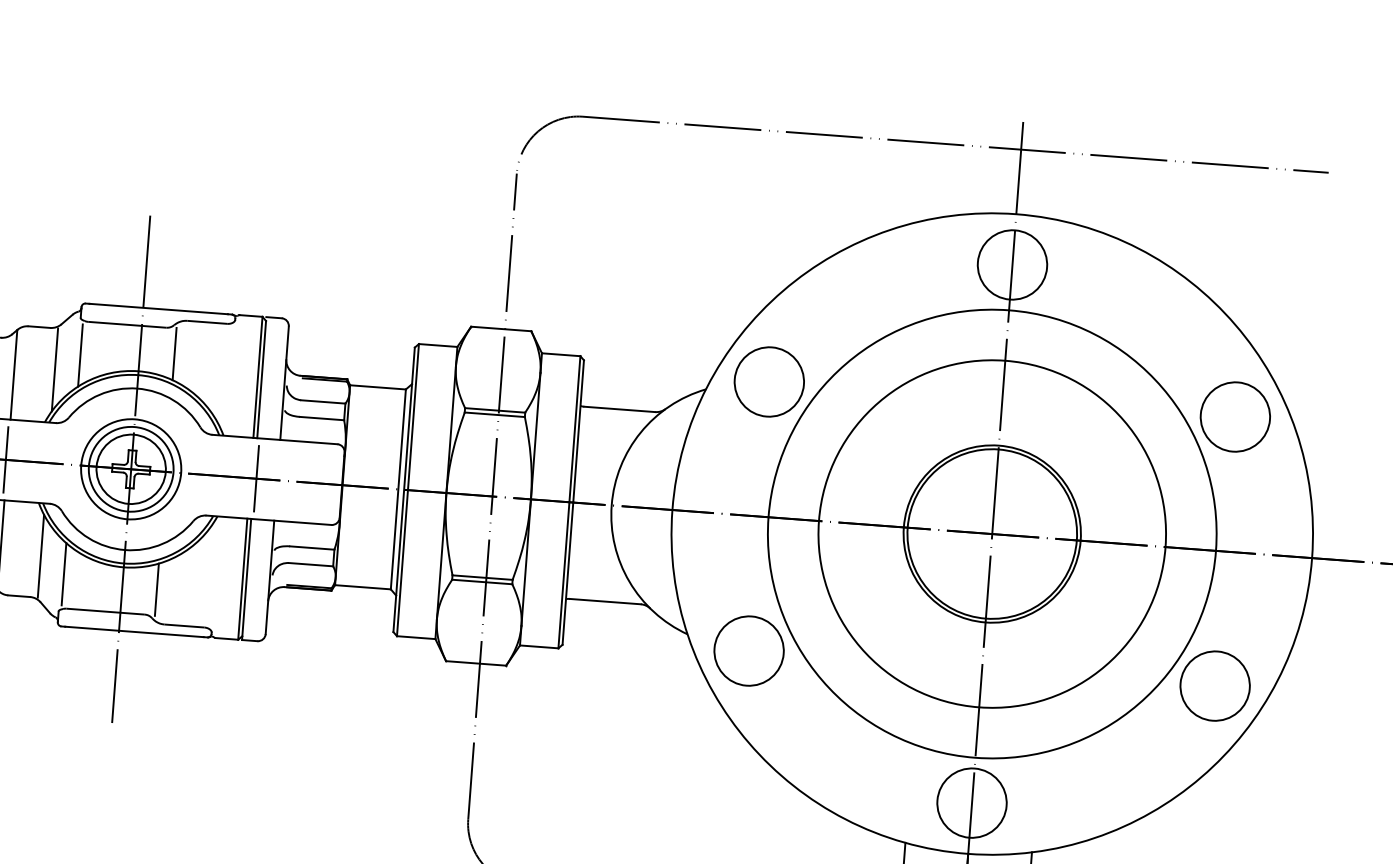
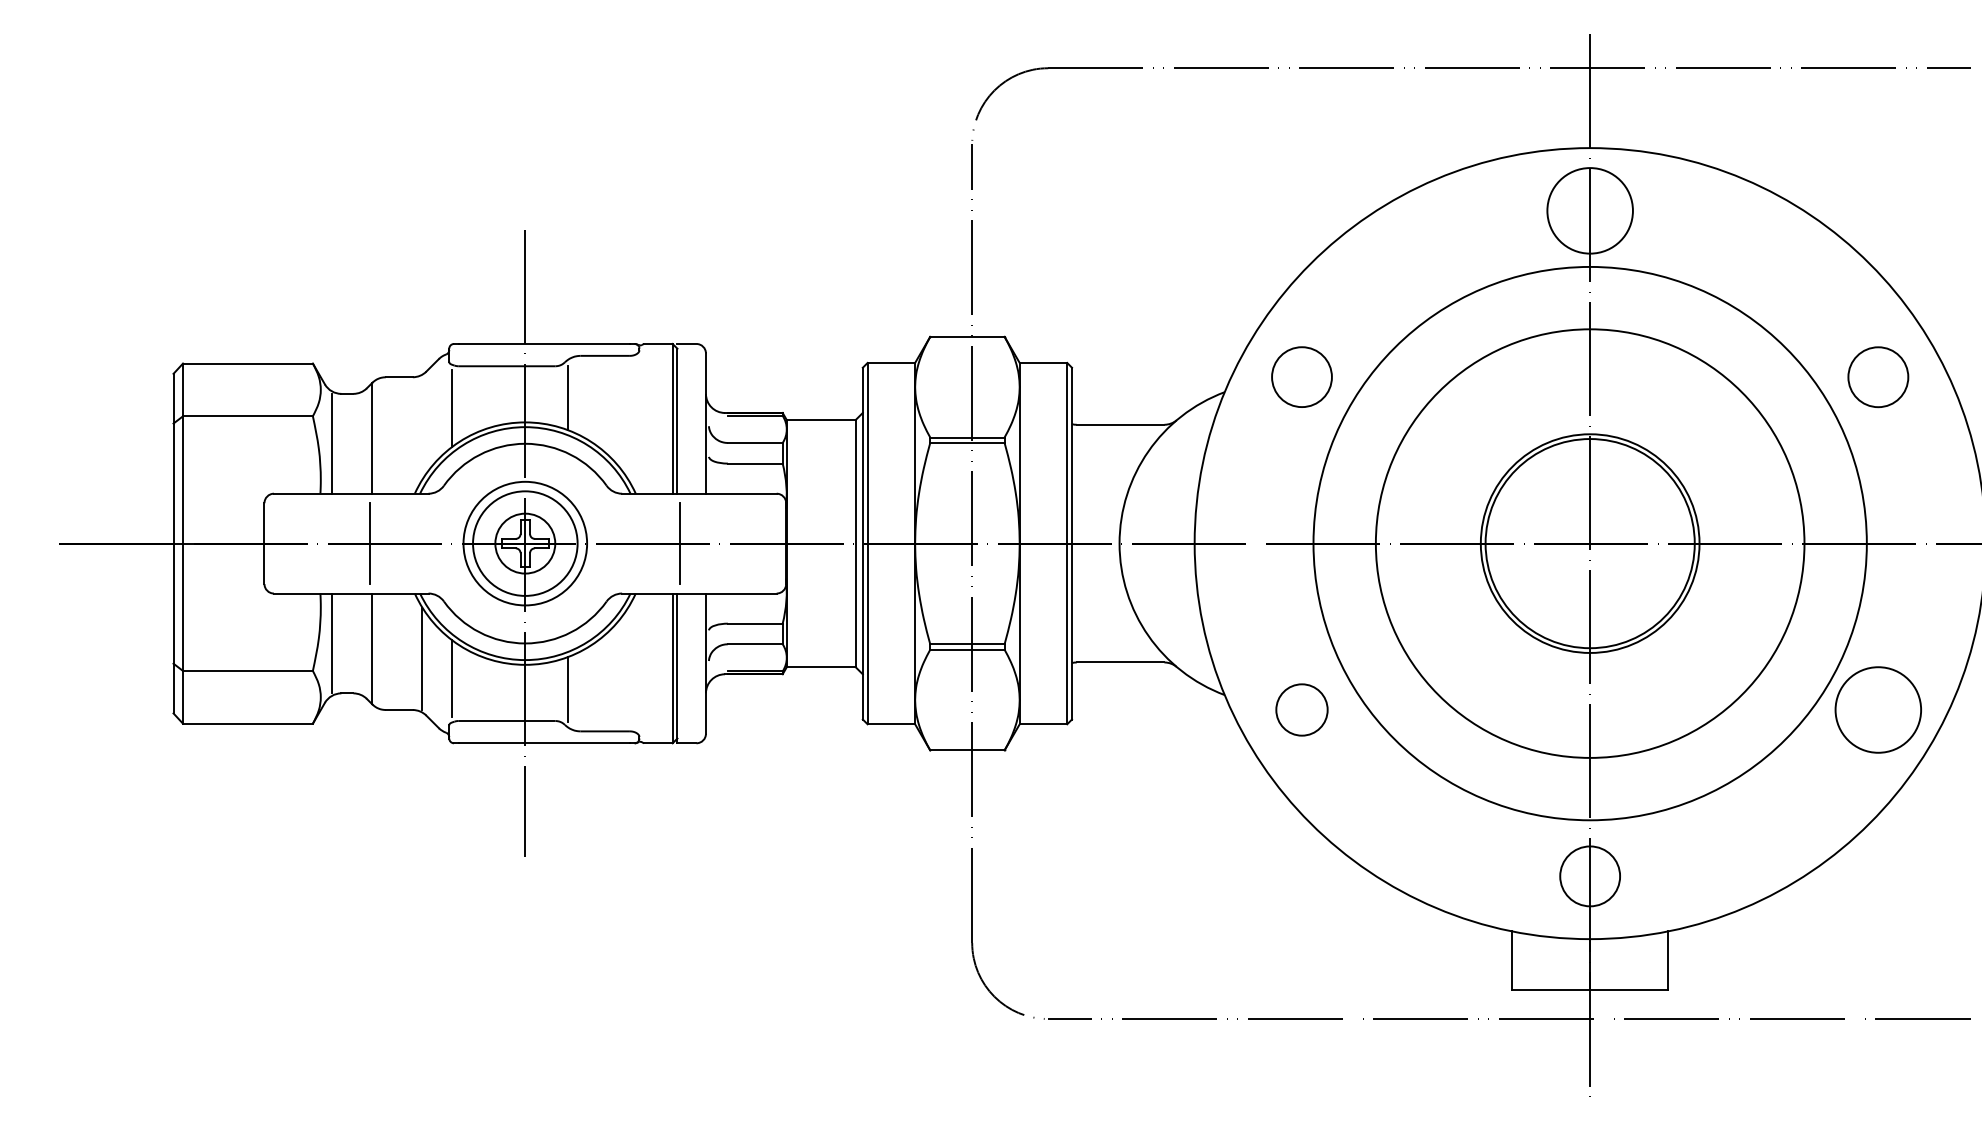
line: (55, 369) -> (422, 428), removed
circle: (768, 381) -> (1301, 376), size x0.7
circle: (1235, 417) -> (1878, 377), size x0.7
circle: (131, 469) -> (525, 543), size x0.7
circle: (748, 650) -> (1301, 709), size x0.6
circle: (971, 803) -> (1589, 876), size x0.7

